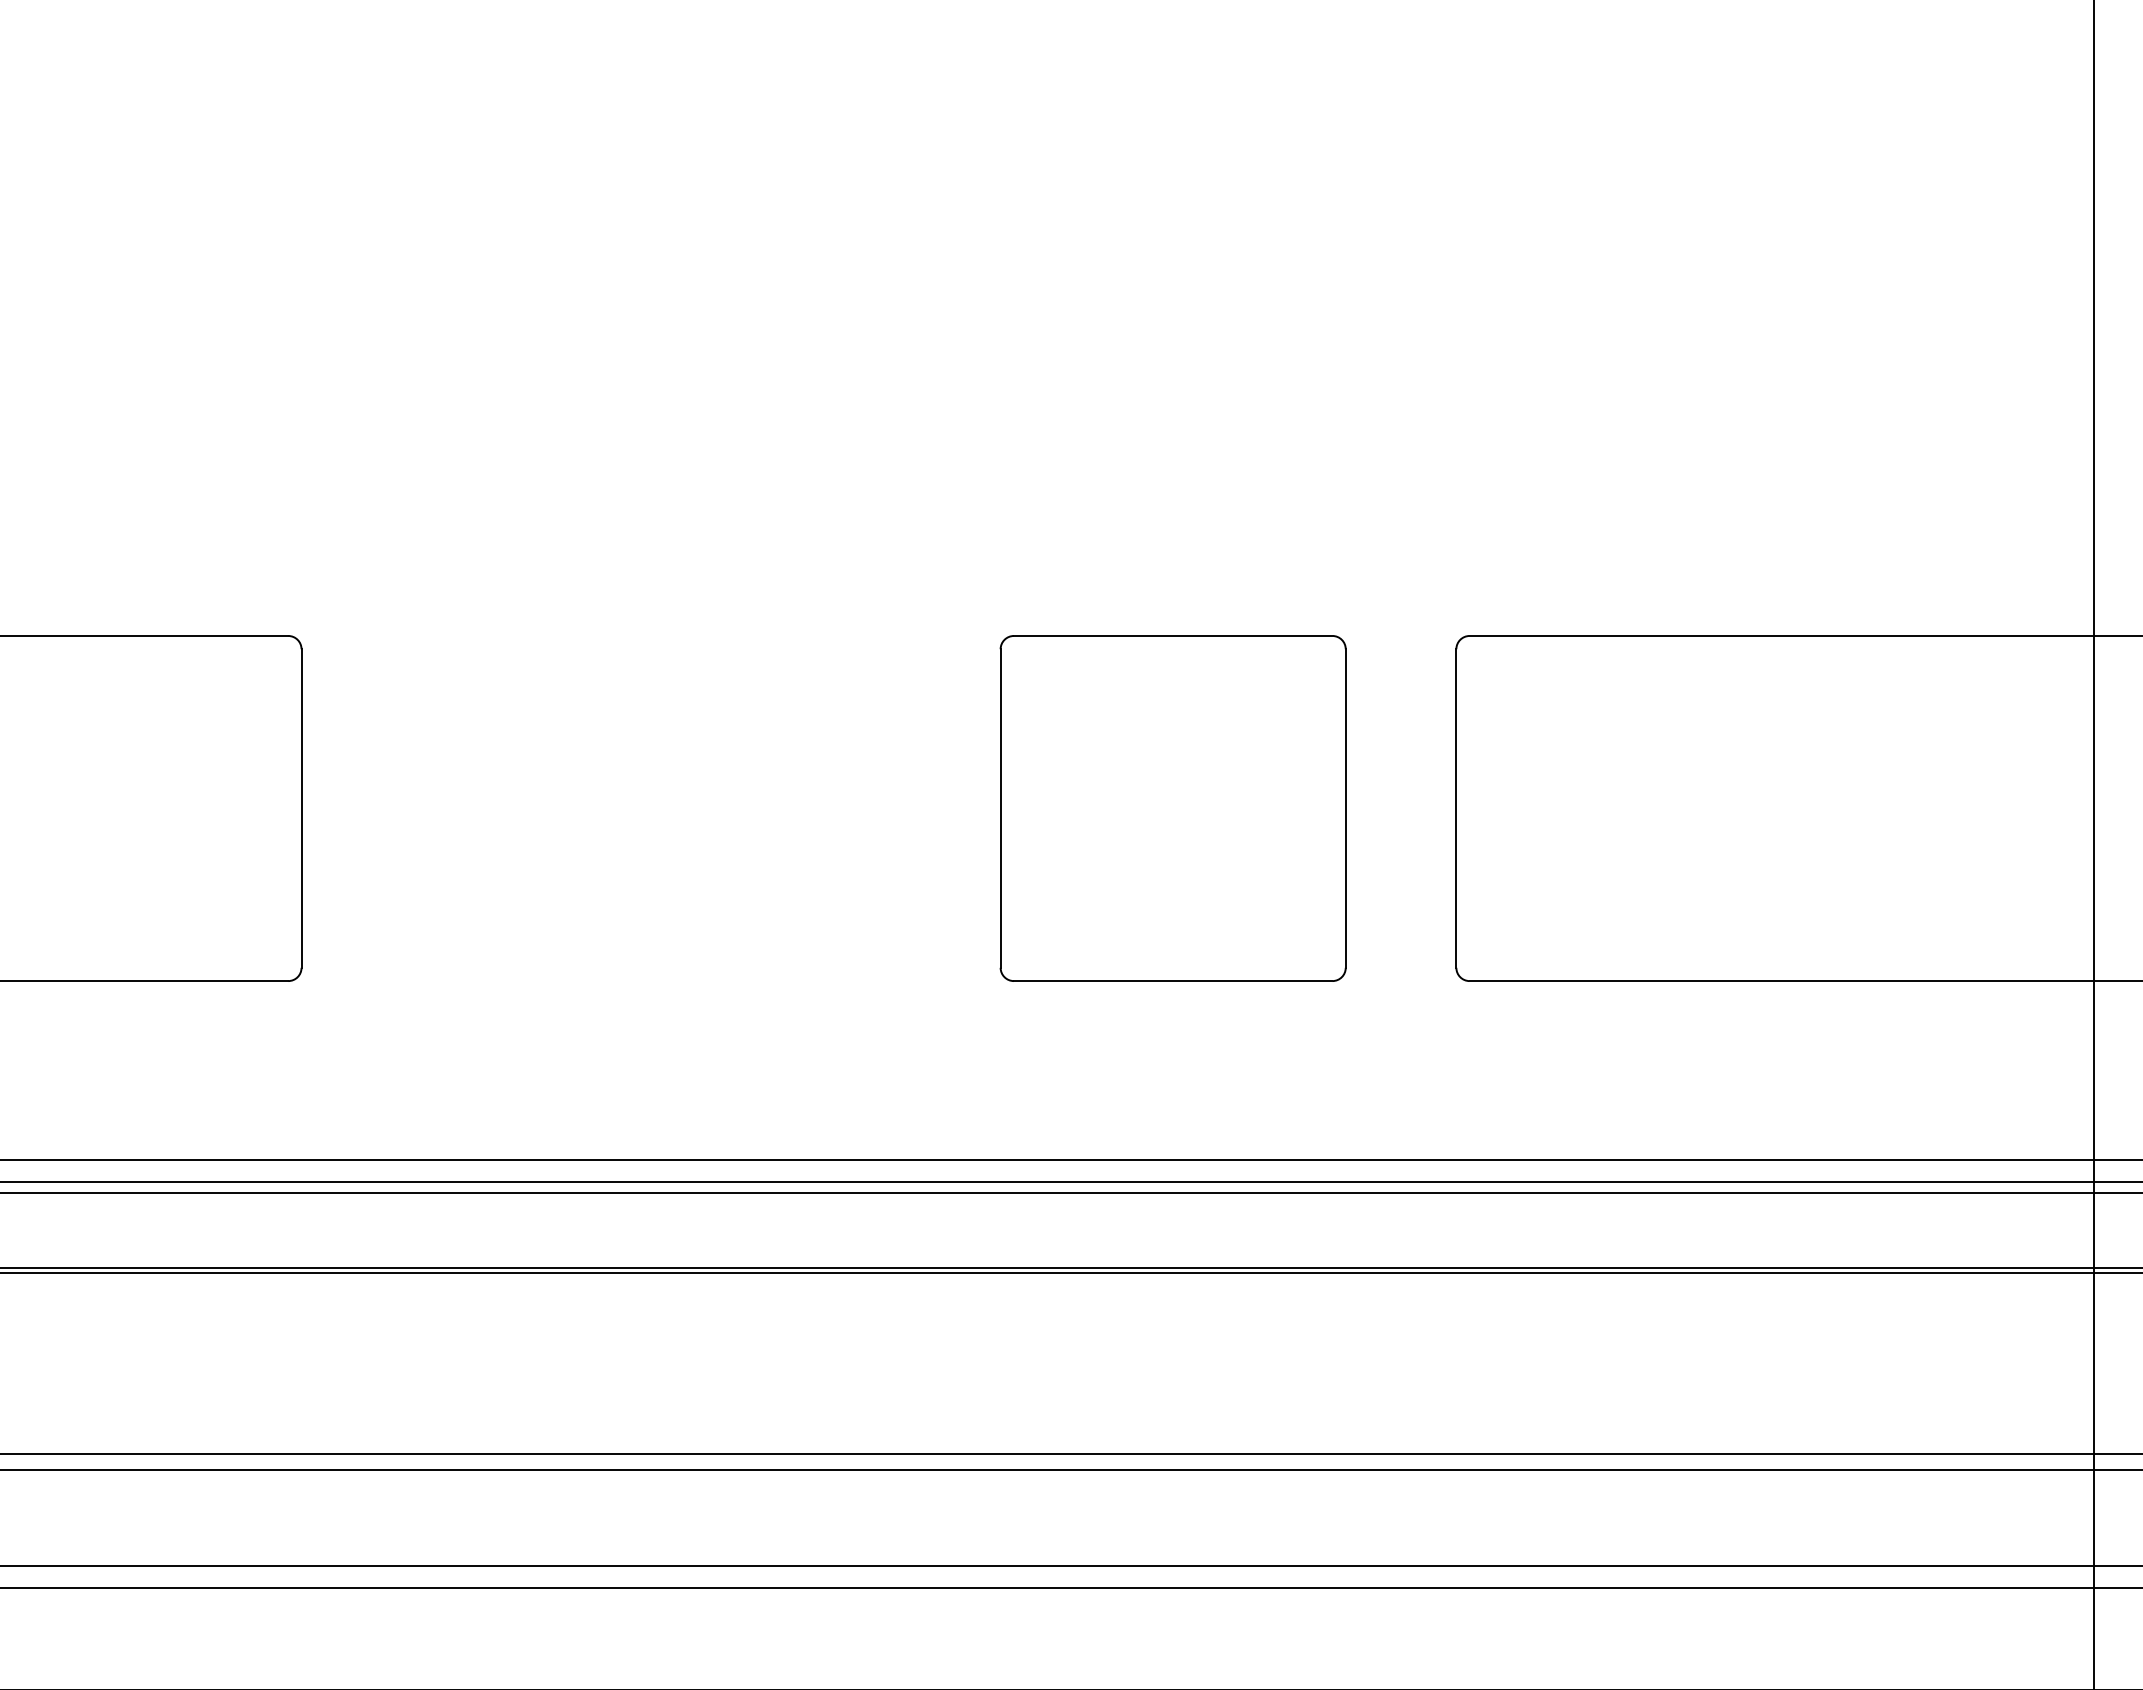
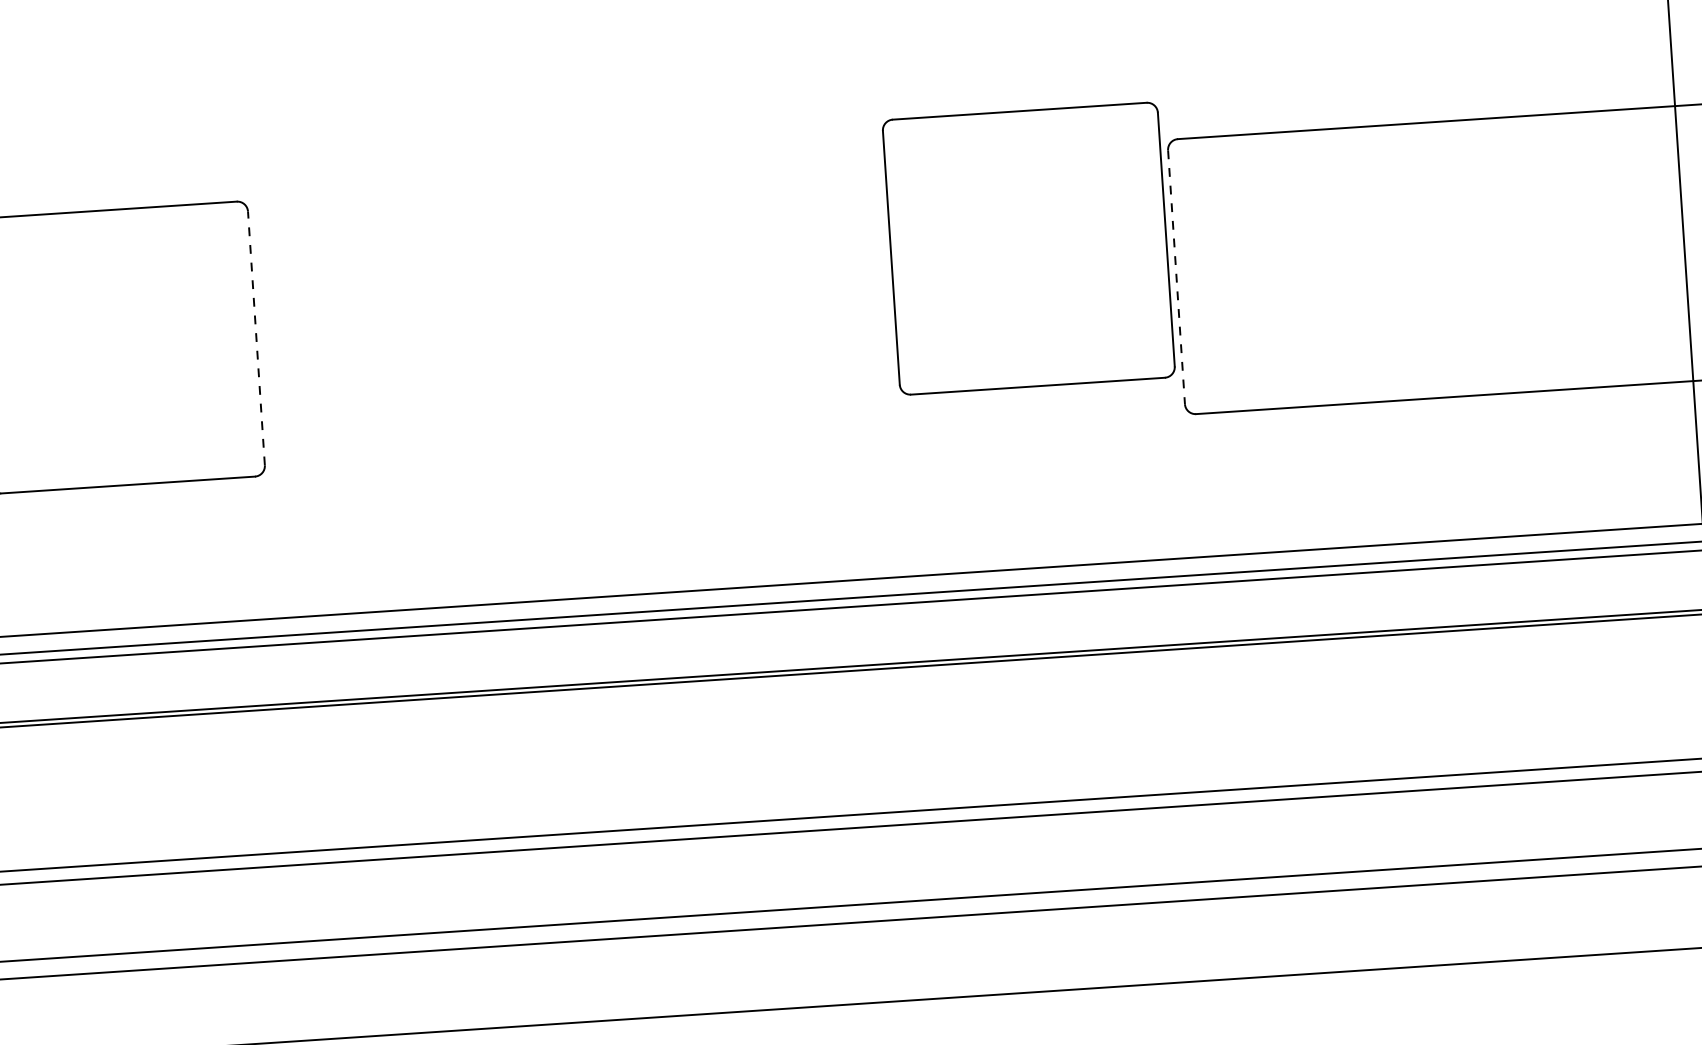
line: (301, 808) -> (256, 338), solid -> dashed
part: (1172, 808) -> (1028, 248), moved
line: (1456, 809) -> (1176, 278), solid -> dashed

